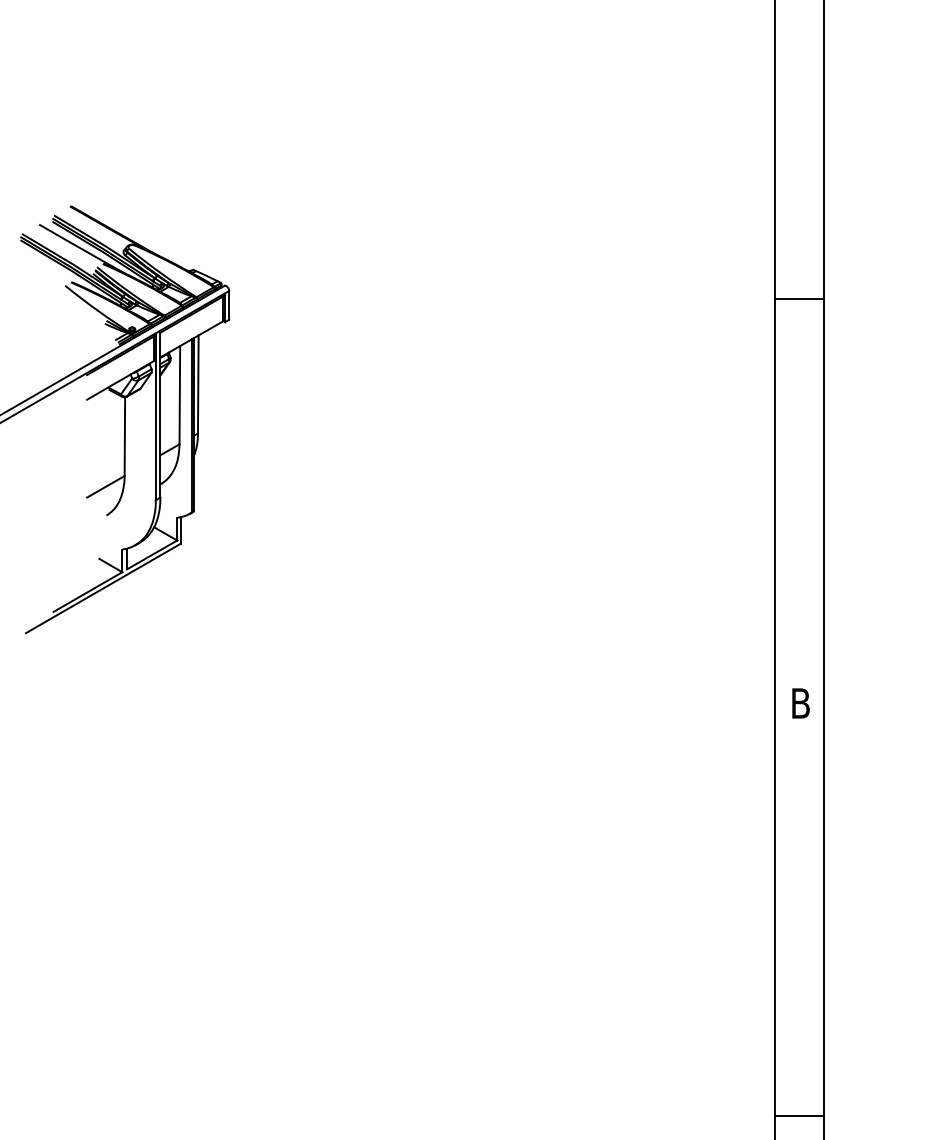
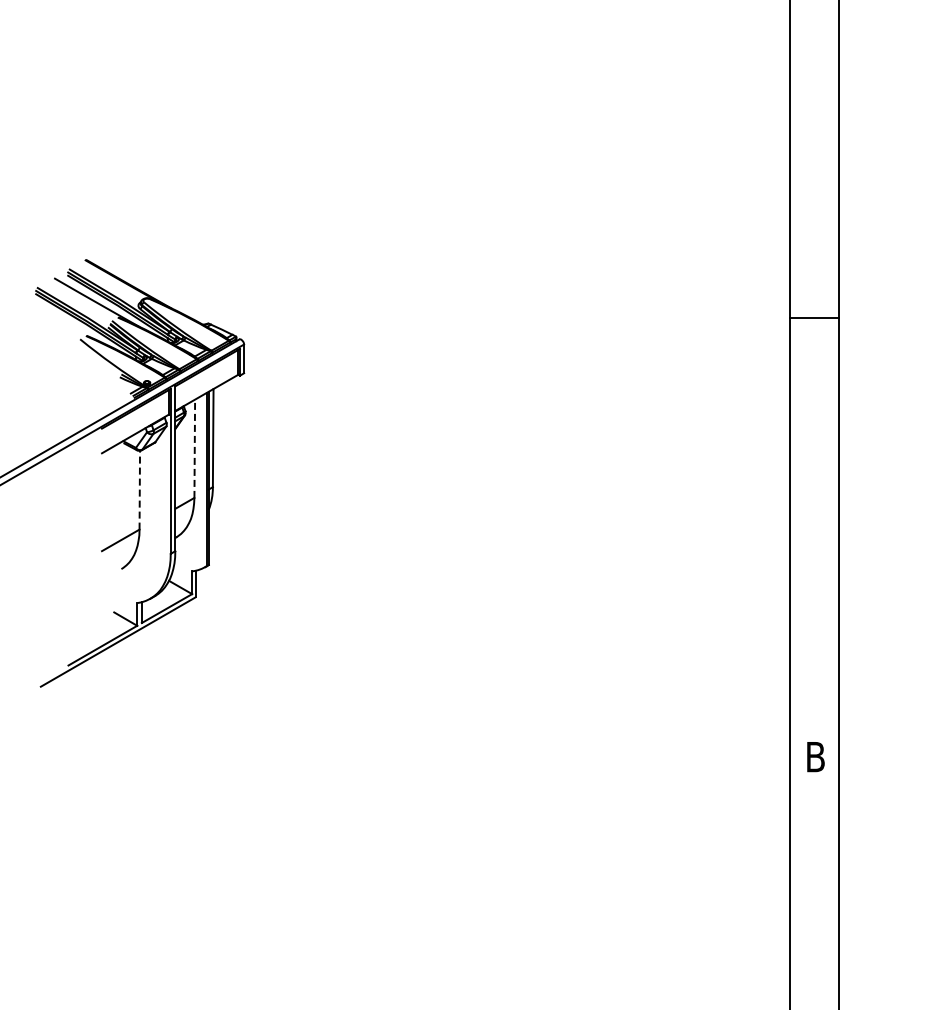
line: (798, 299) -> (813, 318), moved
line: (179, 394) -> (194, 448), solid -> dashed
line: (124, 436) -> (139, 490), solid -> dashed

